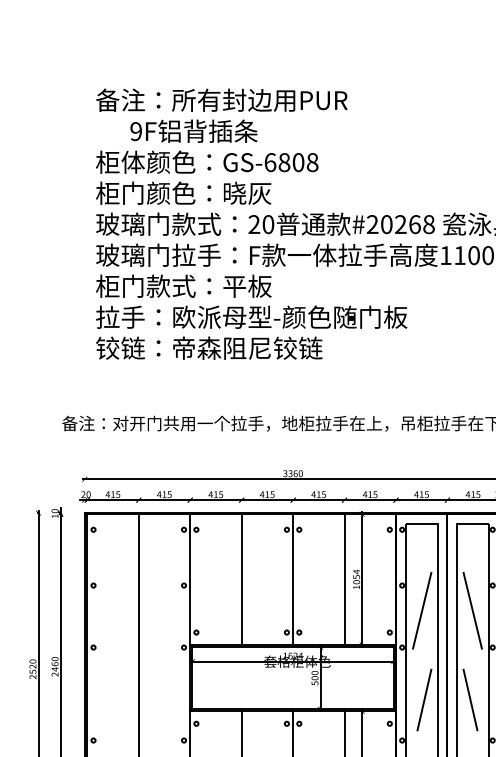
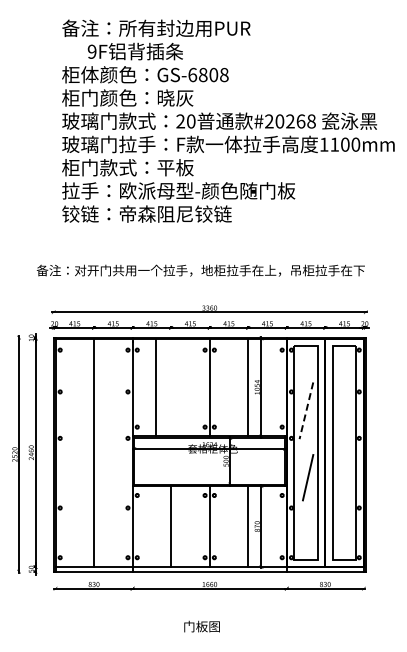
line: (242, 579) -> (156, 387), moved
line: (473, 610) -> (344, 410), removed
line: (422, 611) -> (306, 411), solid -> dashed
line: (470, 699) -> (342, 477), removed

